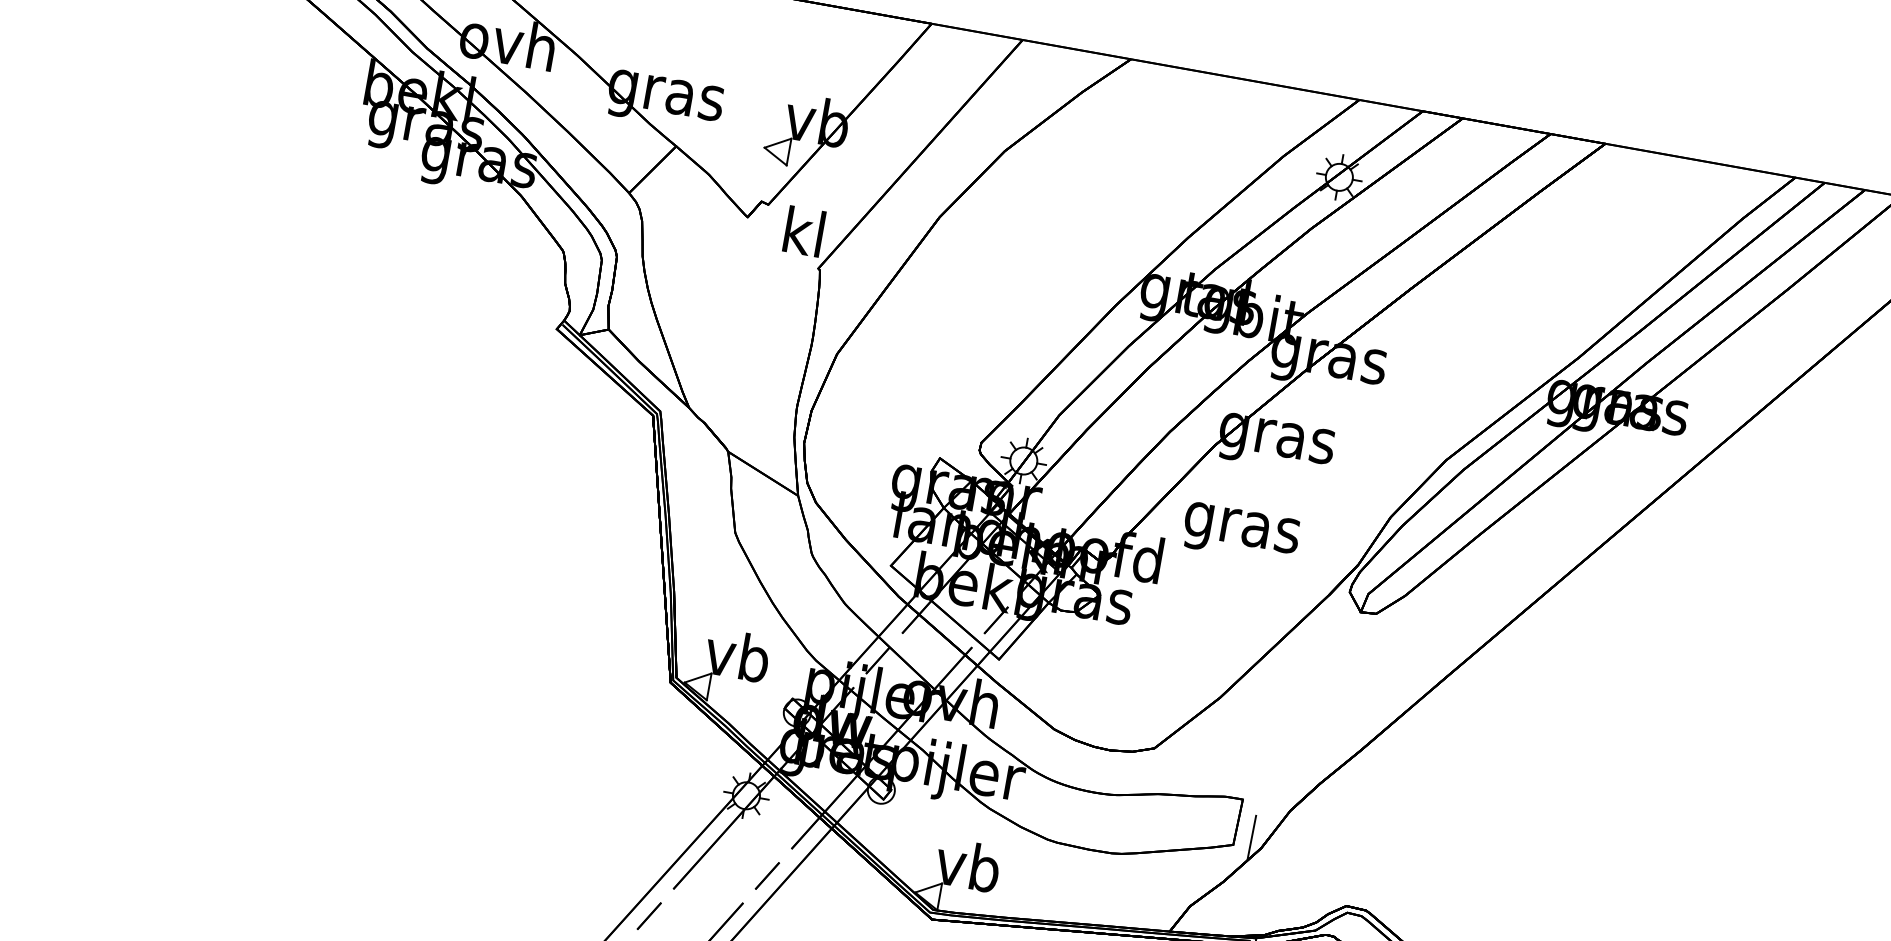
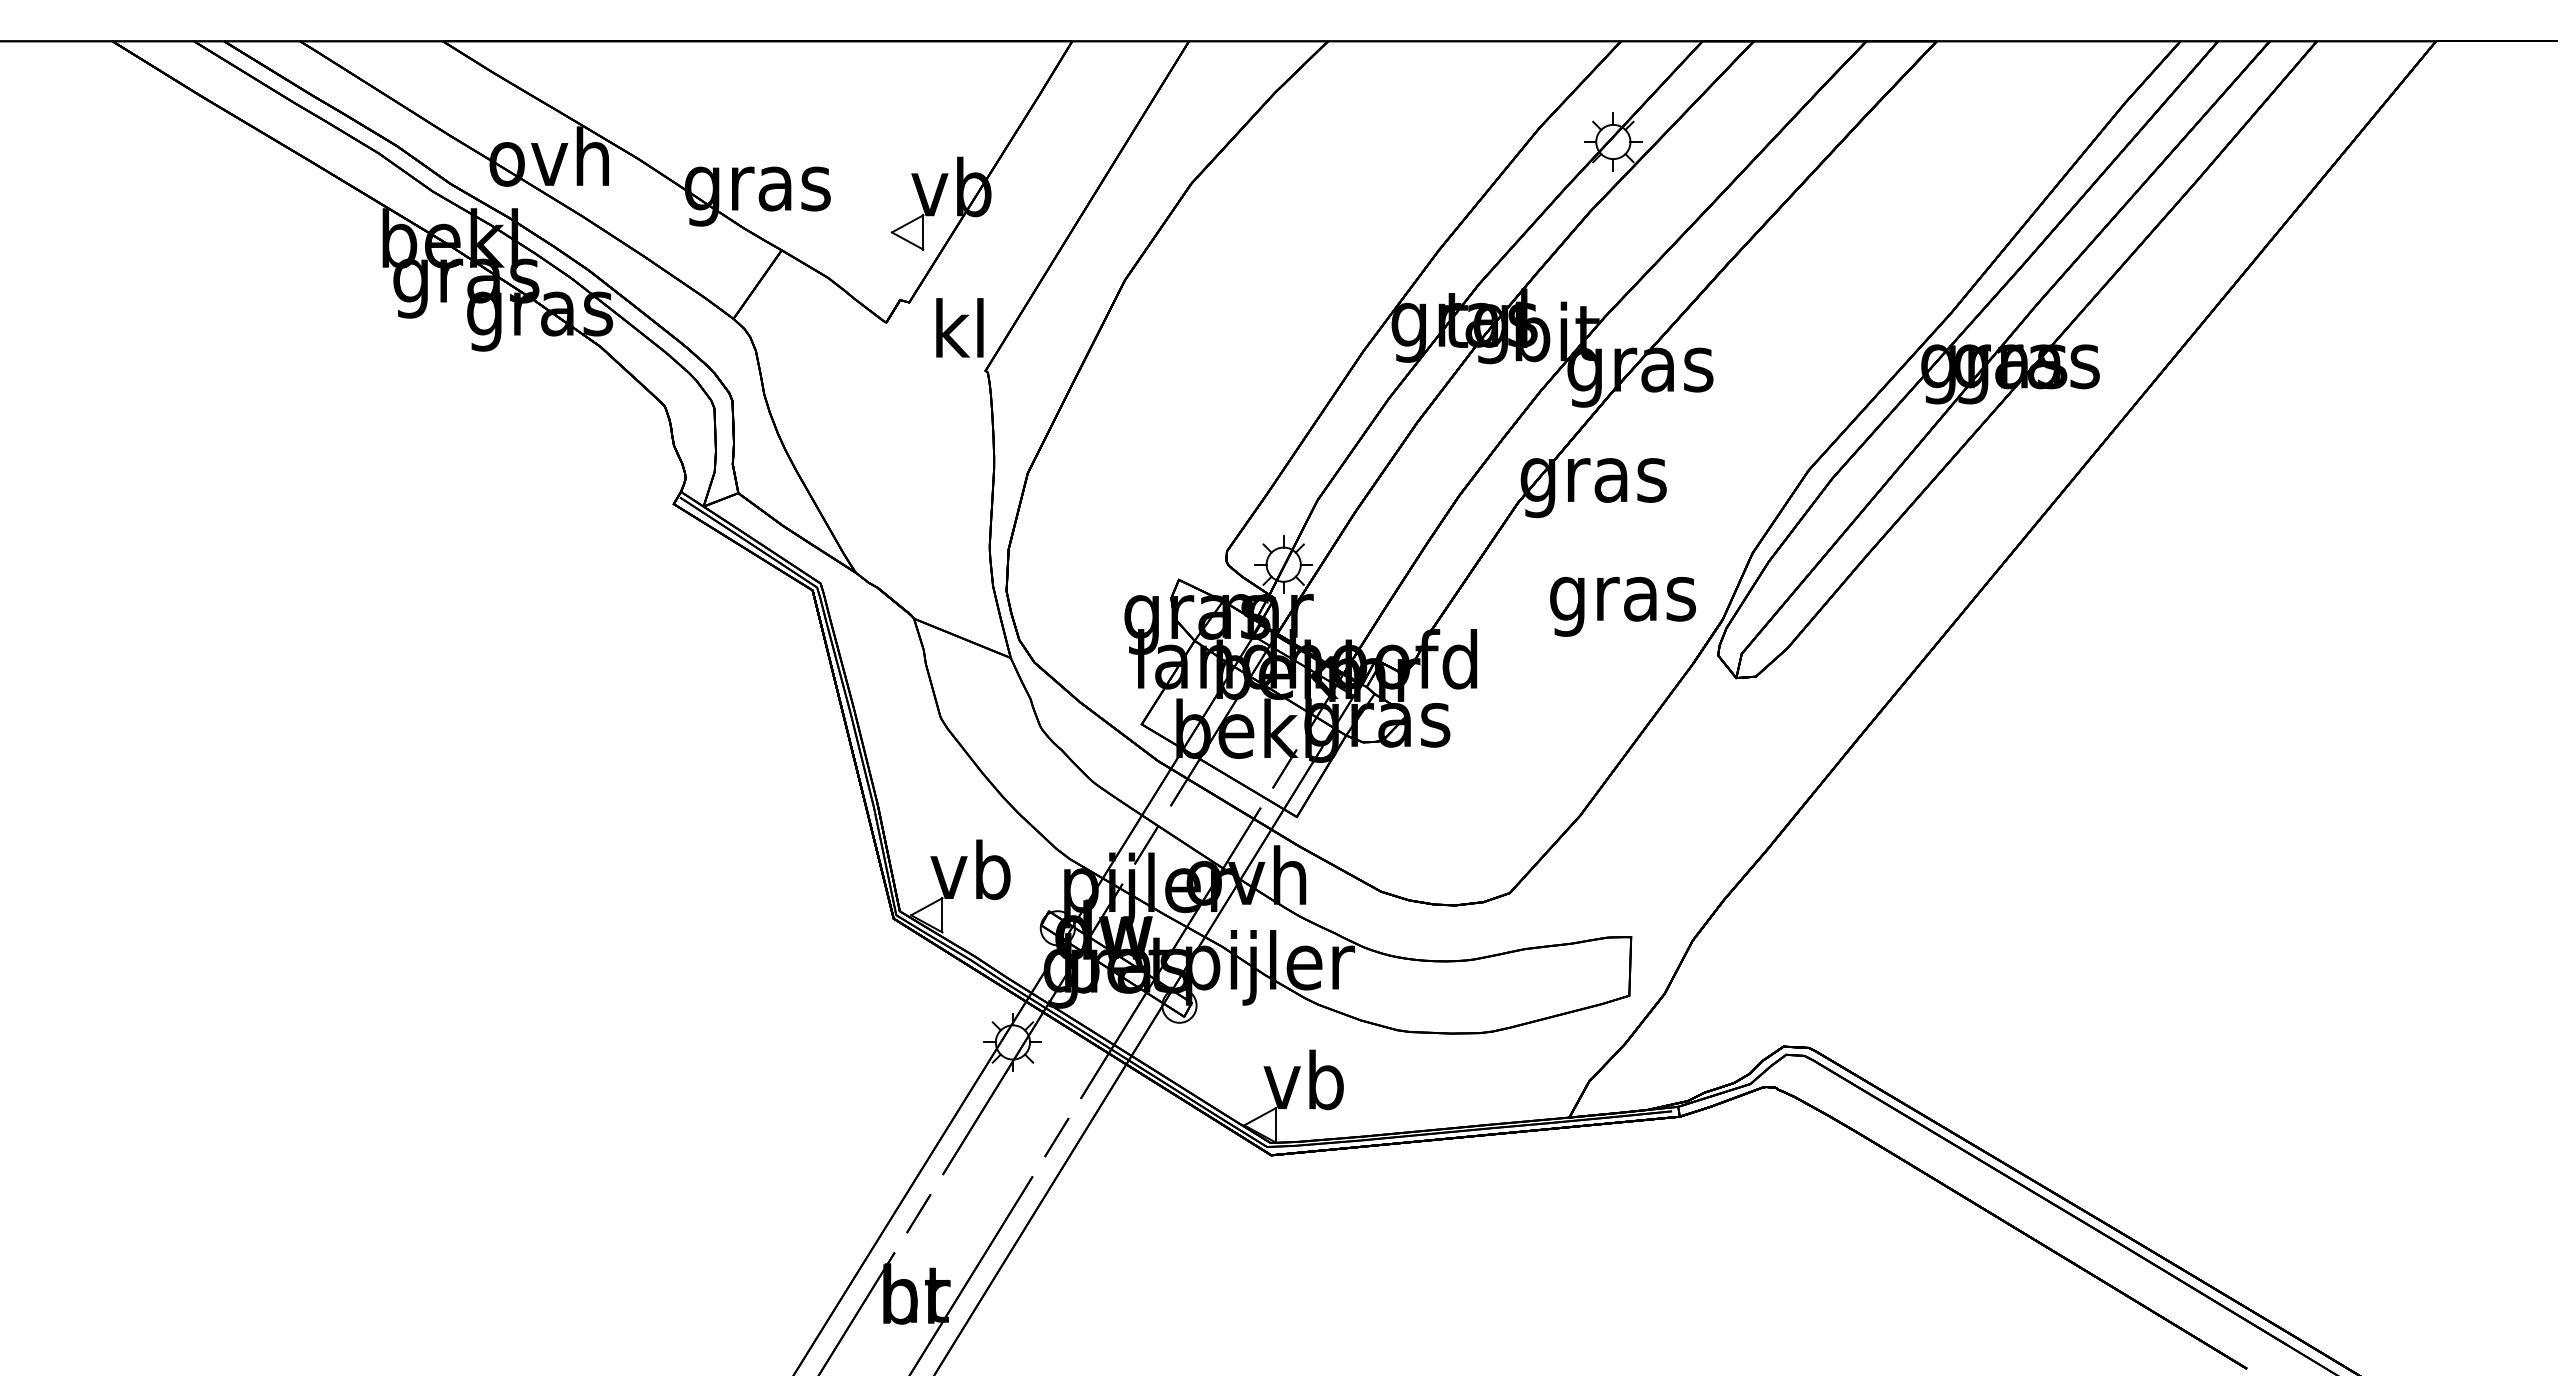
text: (1240, 533) -> (1622, 606), moved
line: (1251, 837) -> (1650, 982), removed

